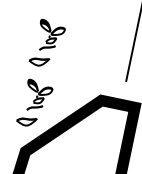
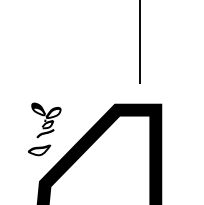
part: (47, 44) -> (44, 60), removed

